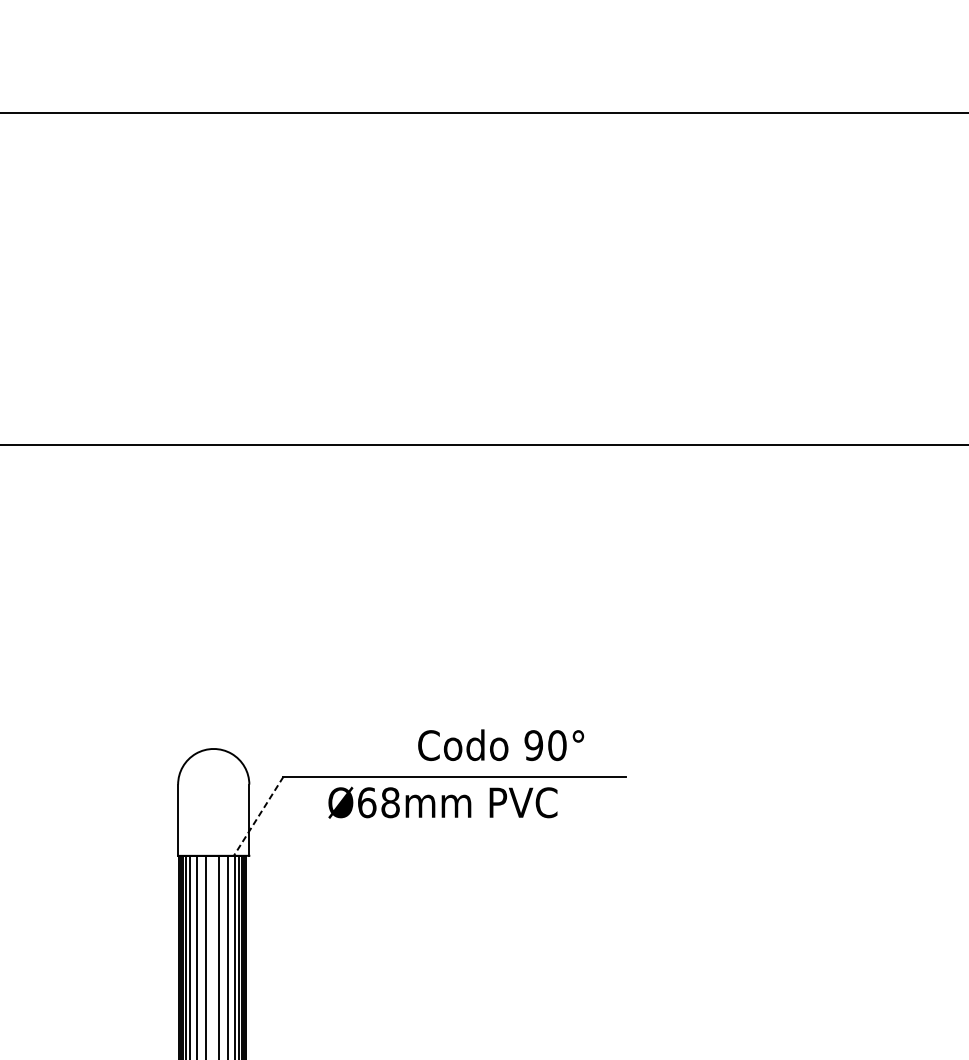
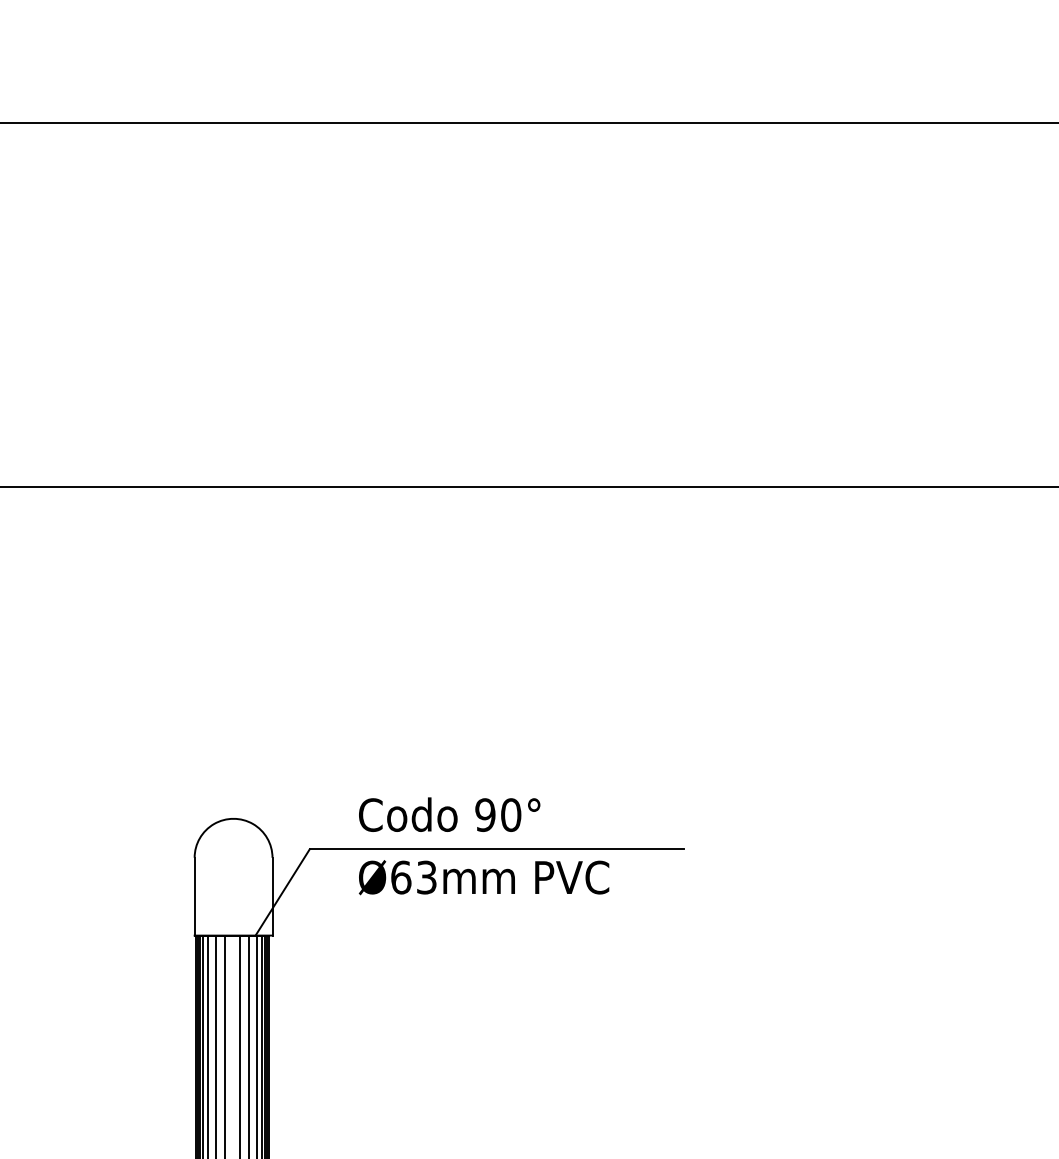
text: (500, 745) -> (449, 814), moved
text: (390, 802) -> (426, 877), Ø68mm -> Ø63mm
line: (258, 816) -> (282, 892), dashed -> solid

